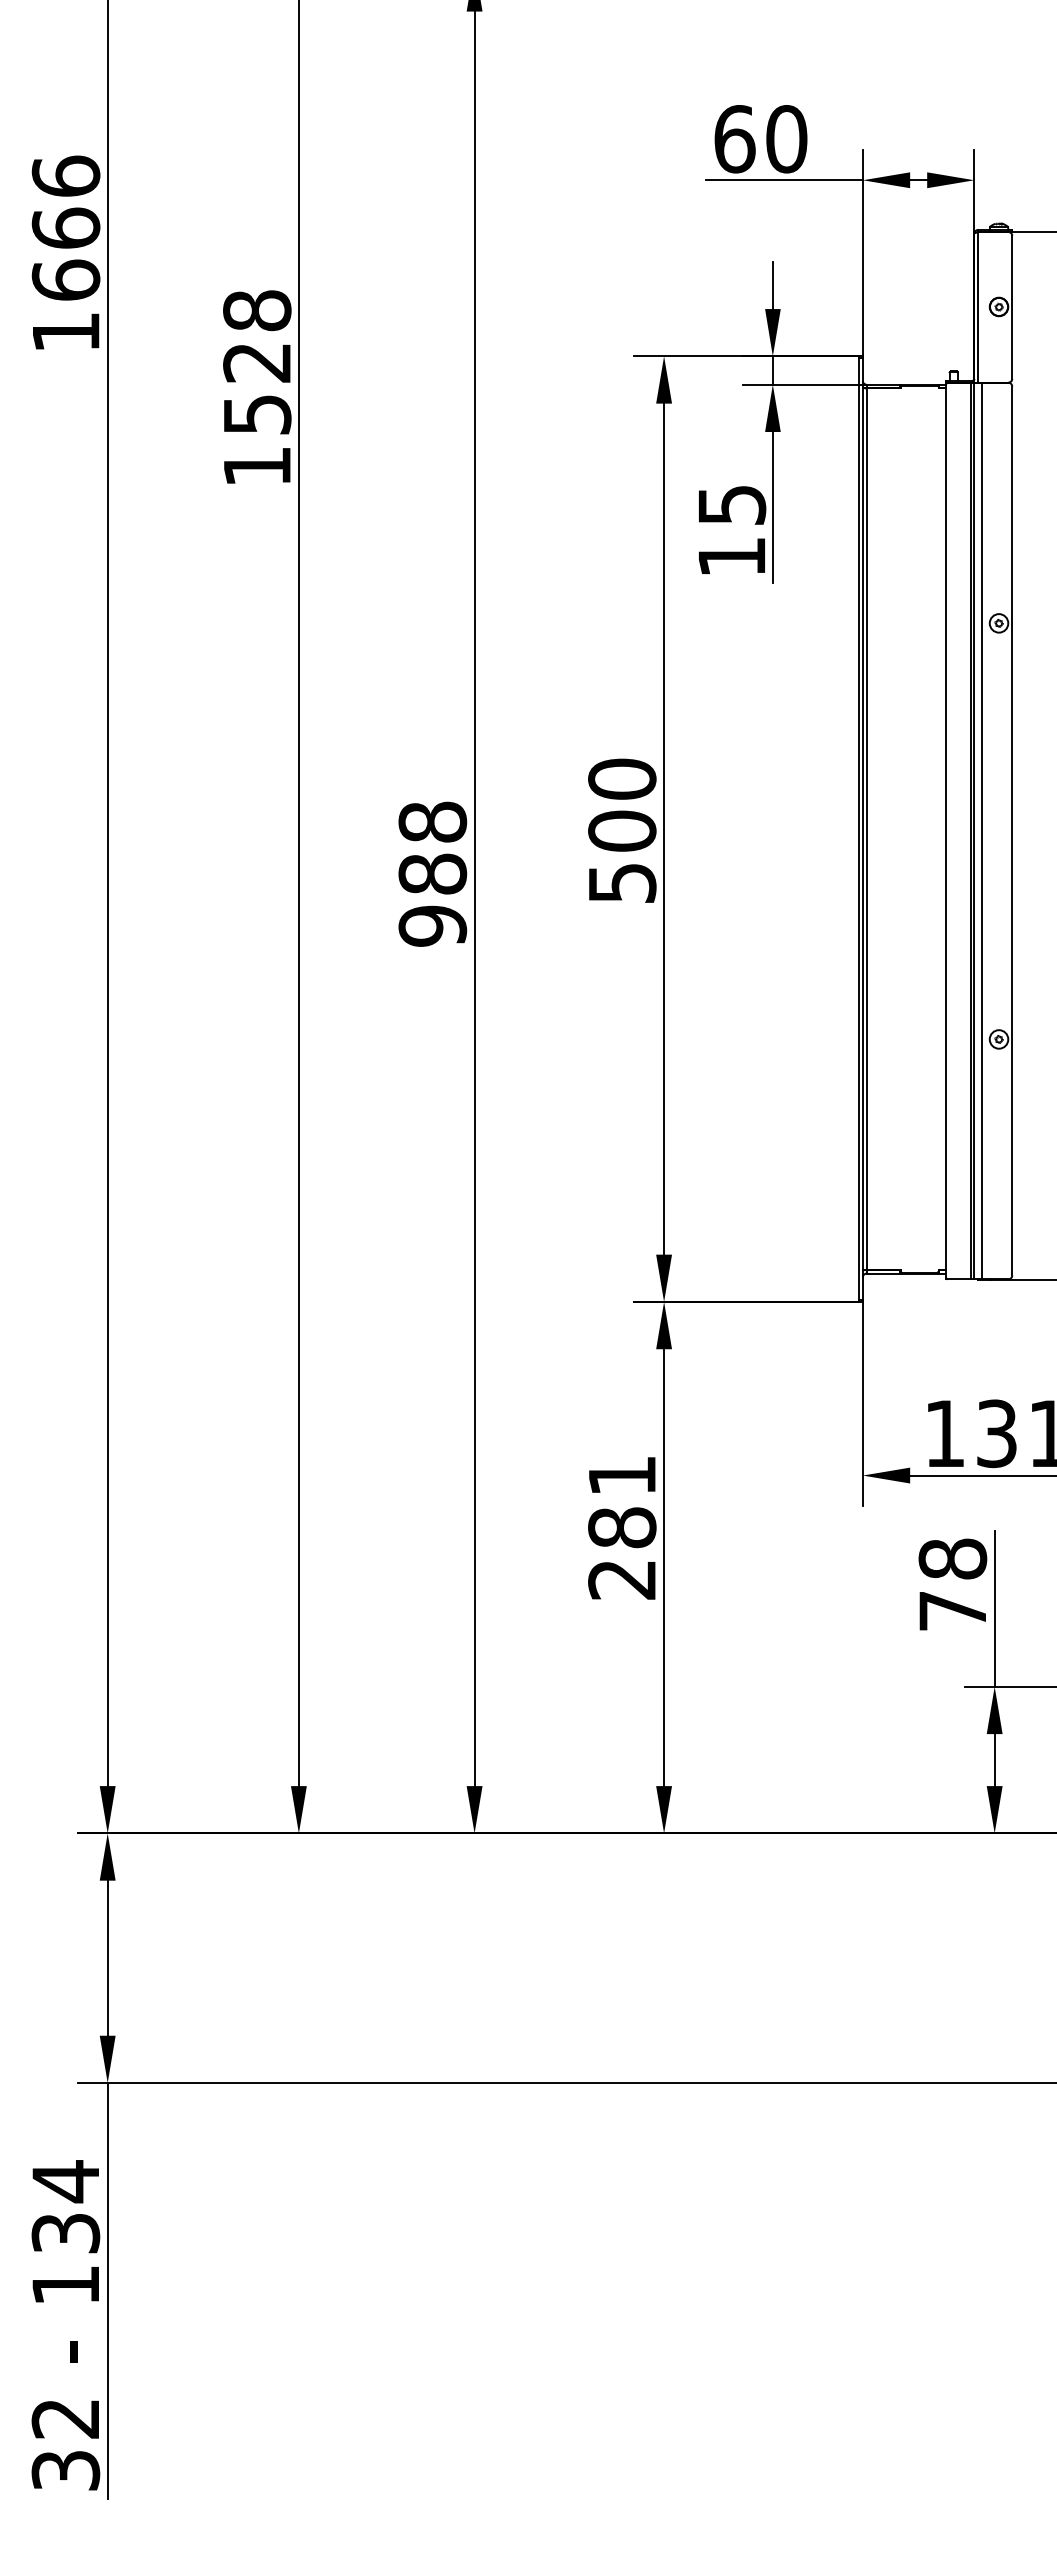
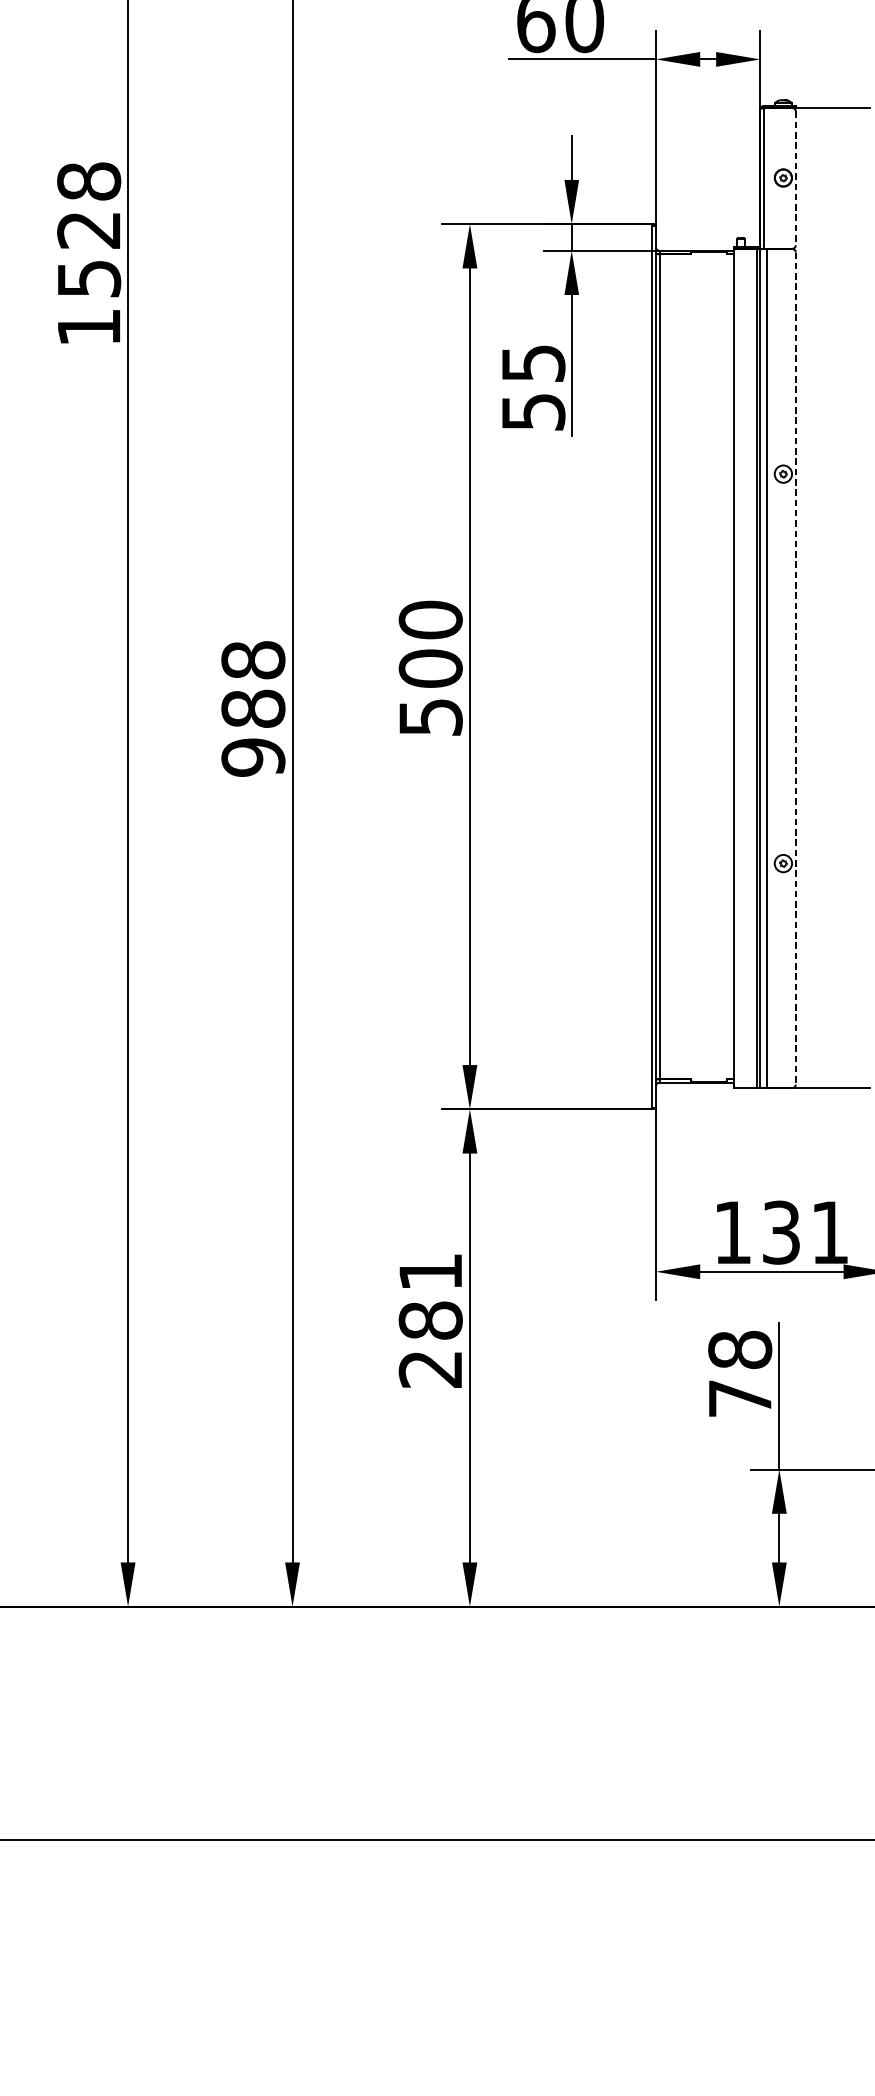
line: (1012, 307) -> (796, 178), solid -> dashed
text: (732, 557) -> (533, 412), 15 -> 55
line: (1012, 831) -> (796, 668), solid -> dashed

